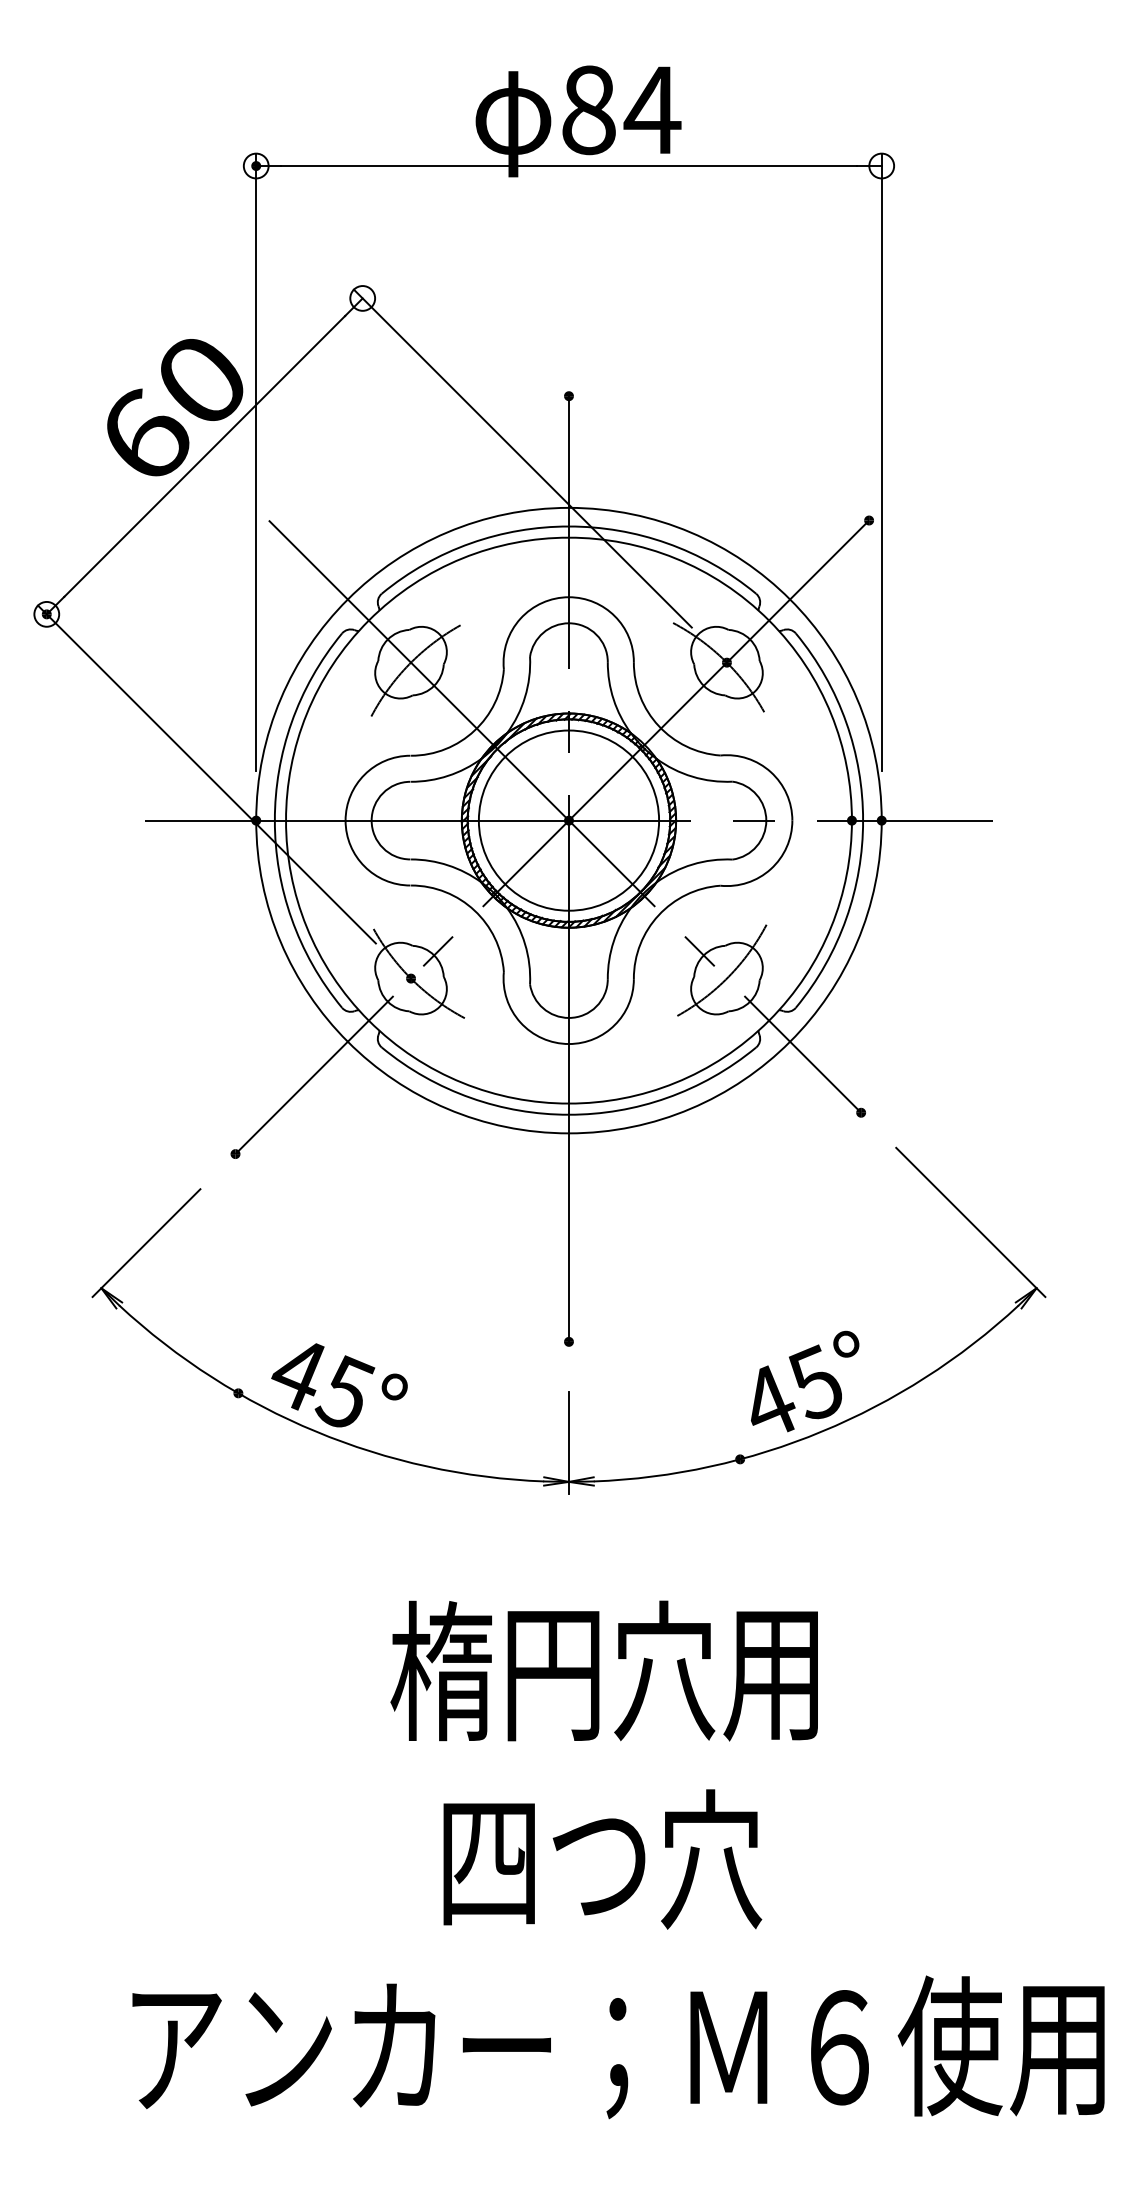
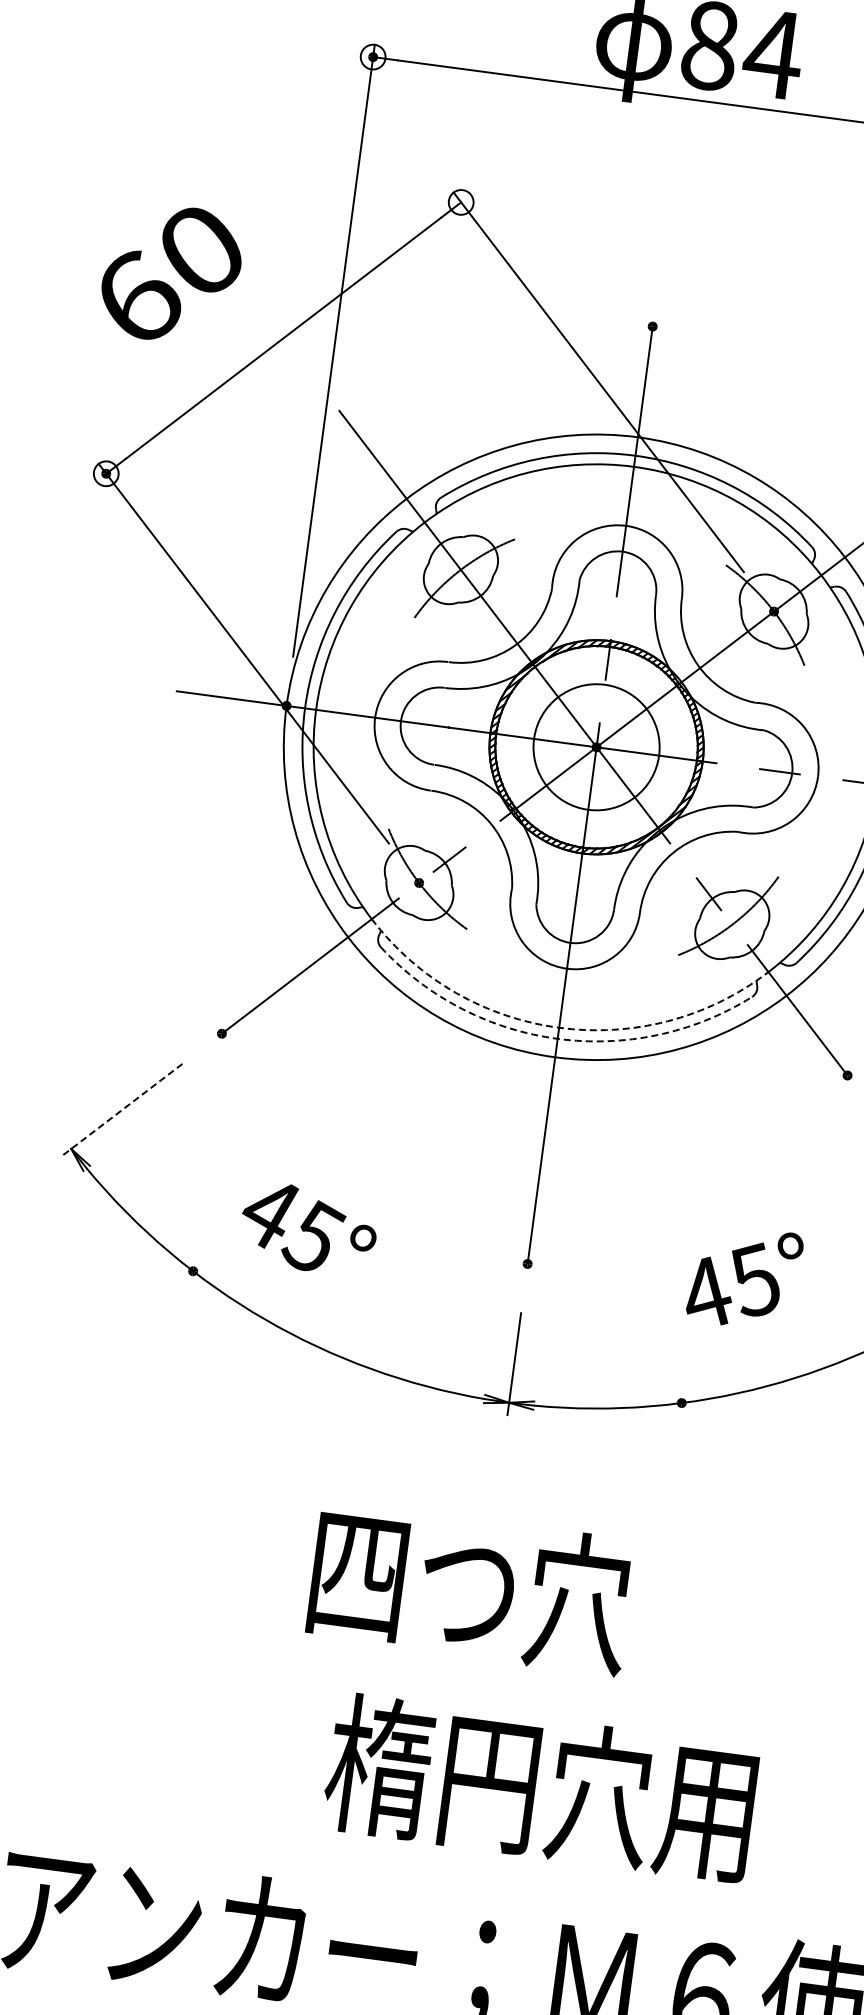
text: (175, 407) -> (171, 273), moved
circle: (568, 820) -> (596, 747), size x0.7
arc: (568, 1103) -> (558, 1027), solid -> dashed
arc: (568, 1114) -> (557, 1038), solid -> dashed
line: (146, 1243) -> (121, 1110), solid -> dashed
text: (805, 1381) -> (745, 1277), moved
text: (339, 1385) -> (308, 1229), moved
text: (603, 1670) -> (518, 1594), 楕円穴用 -> 四つ穴
text: (650, 1859) -> (539, 1787), 四つ穴 -> 楕円穴用

